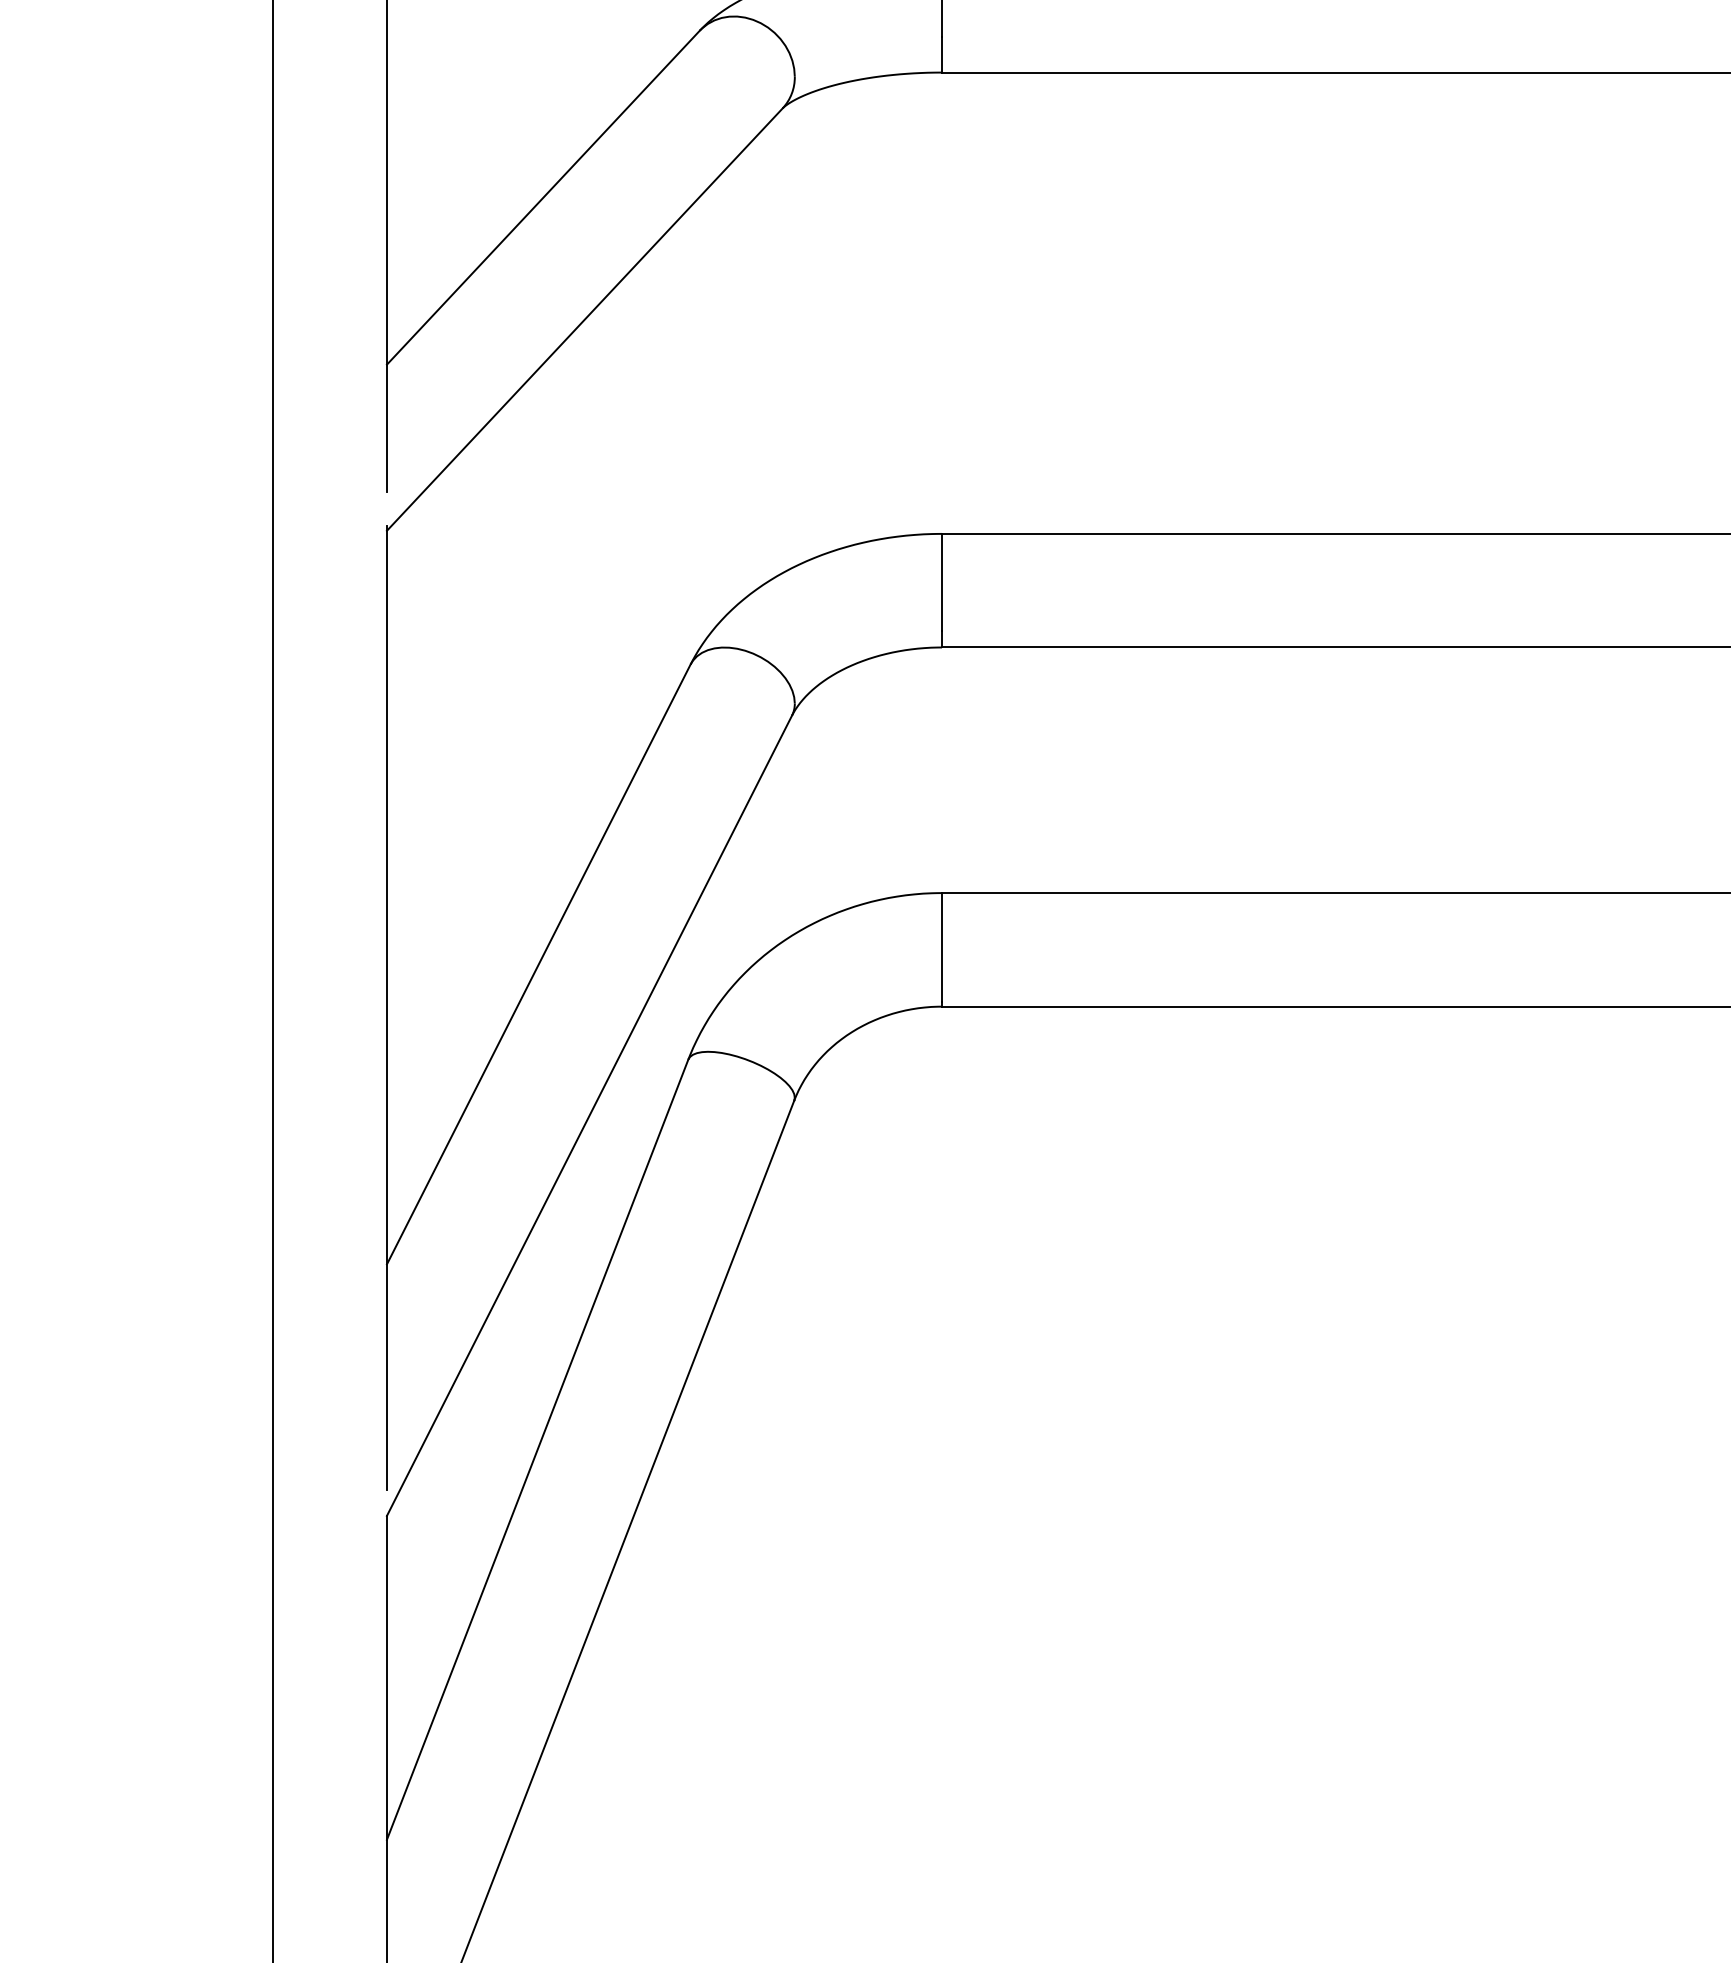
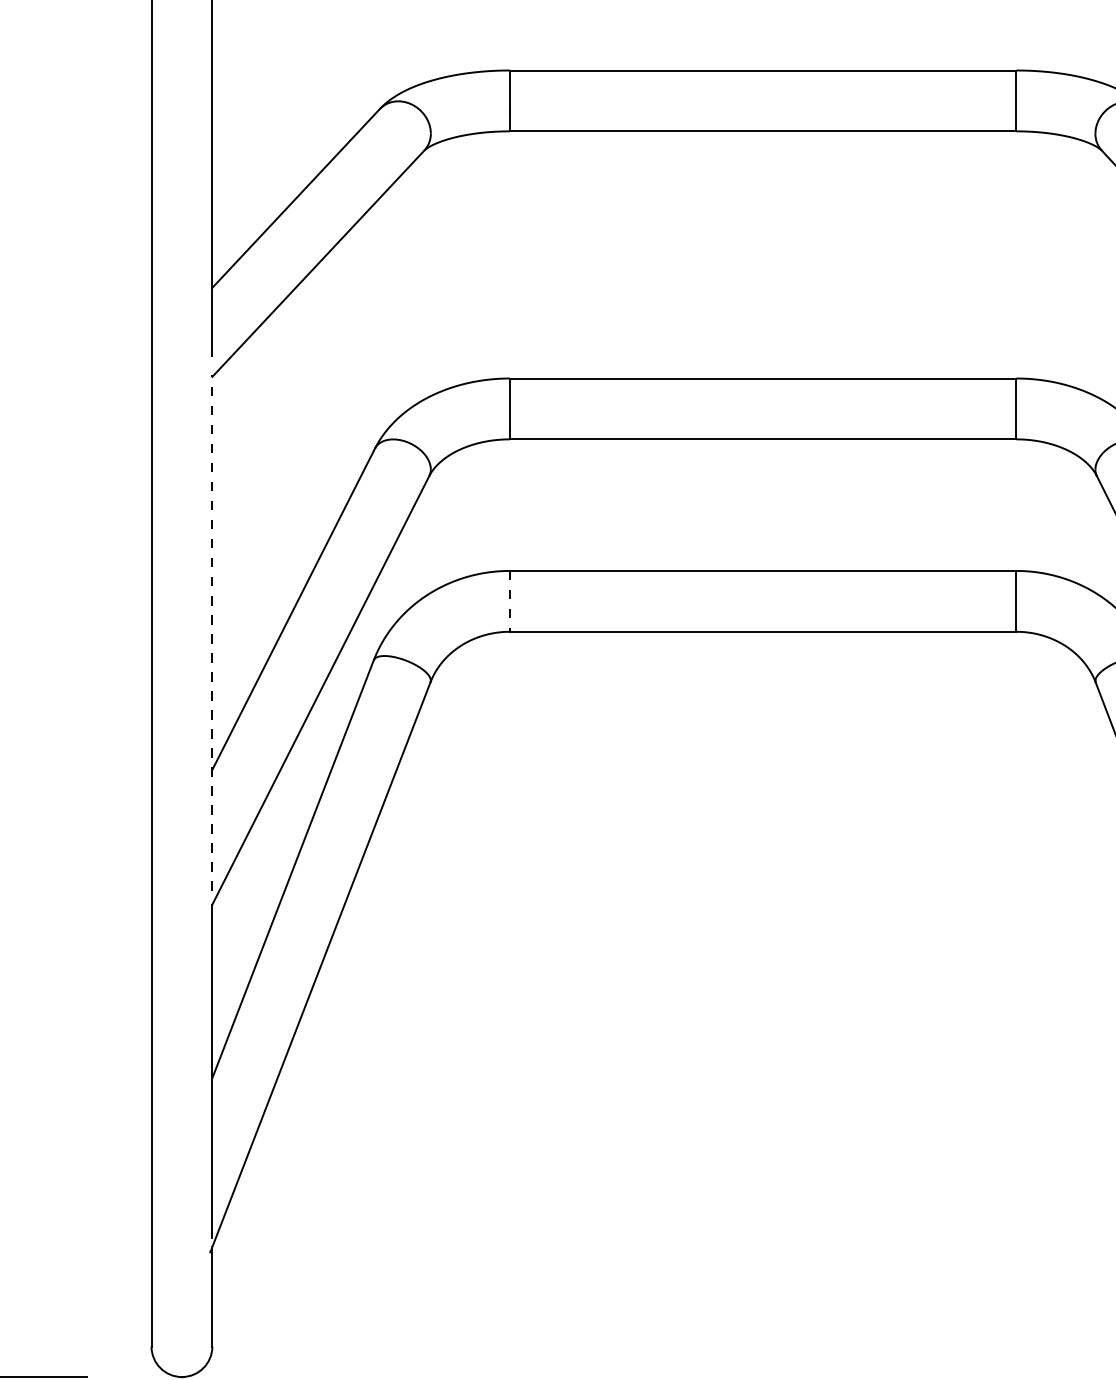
line: (941, 948) -> (509, 600), solid -> dashed
line: (387, 1007) -> (212, 632), solid -> dashed

